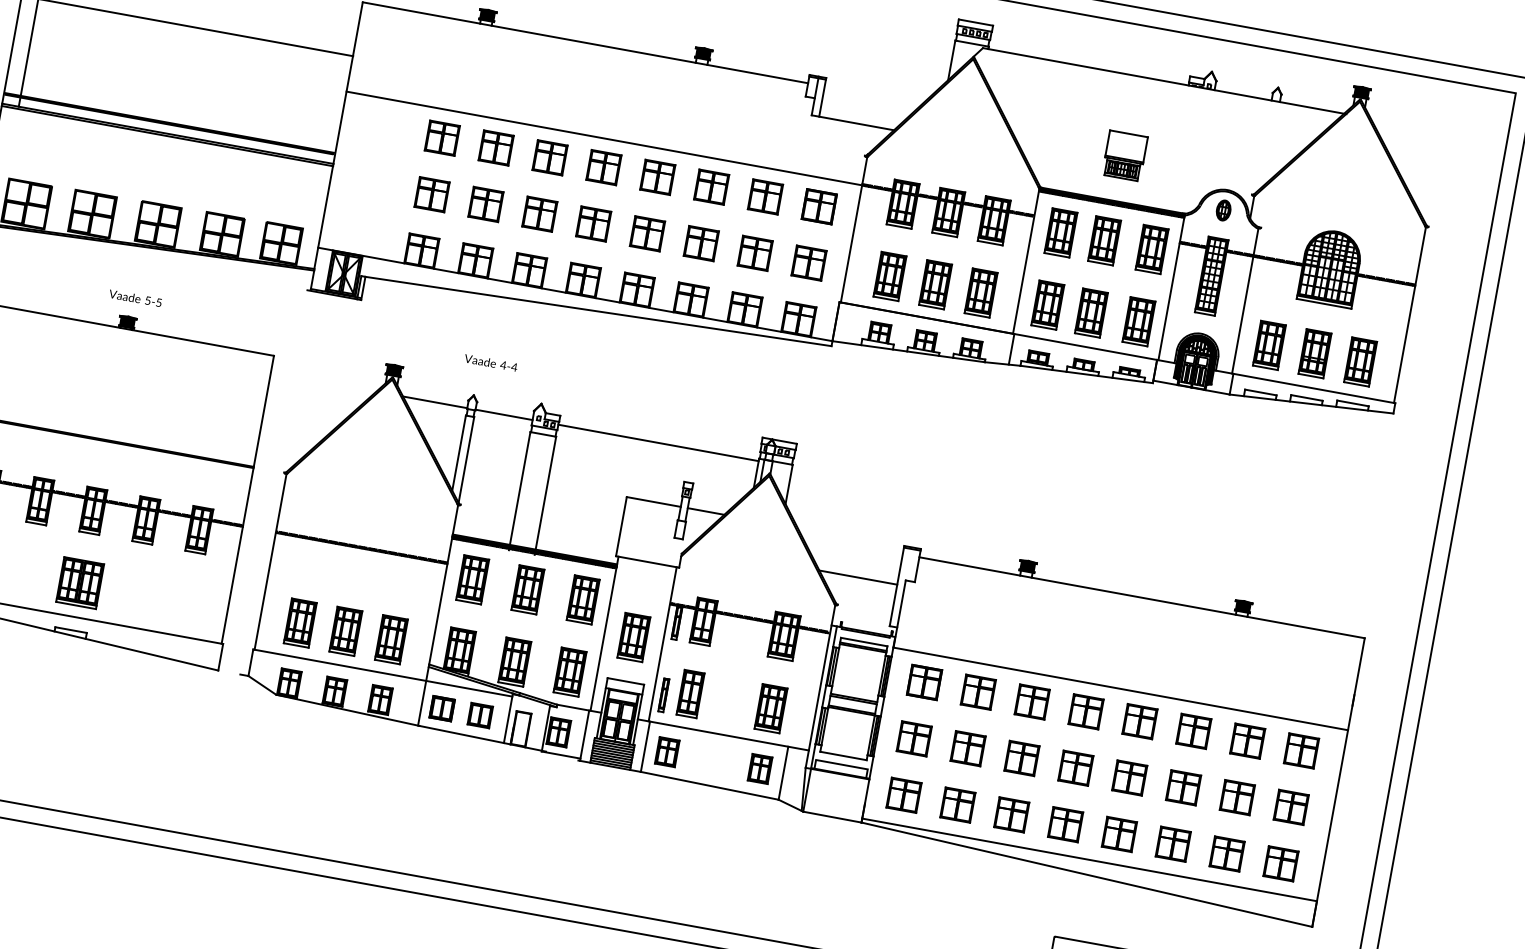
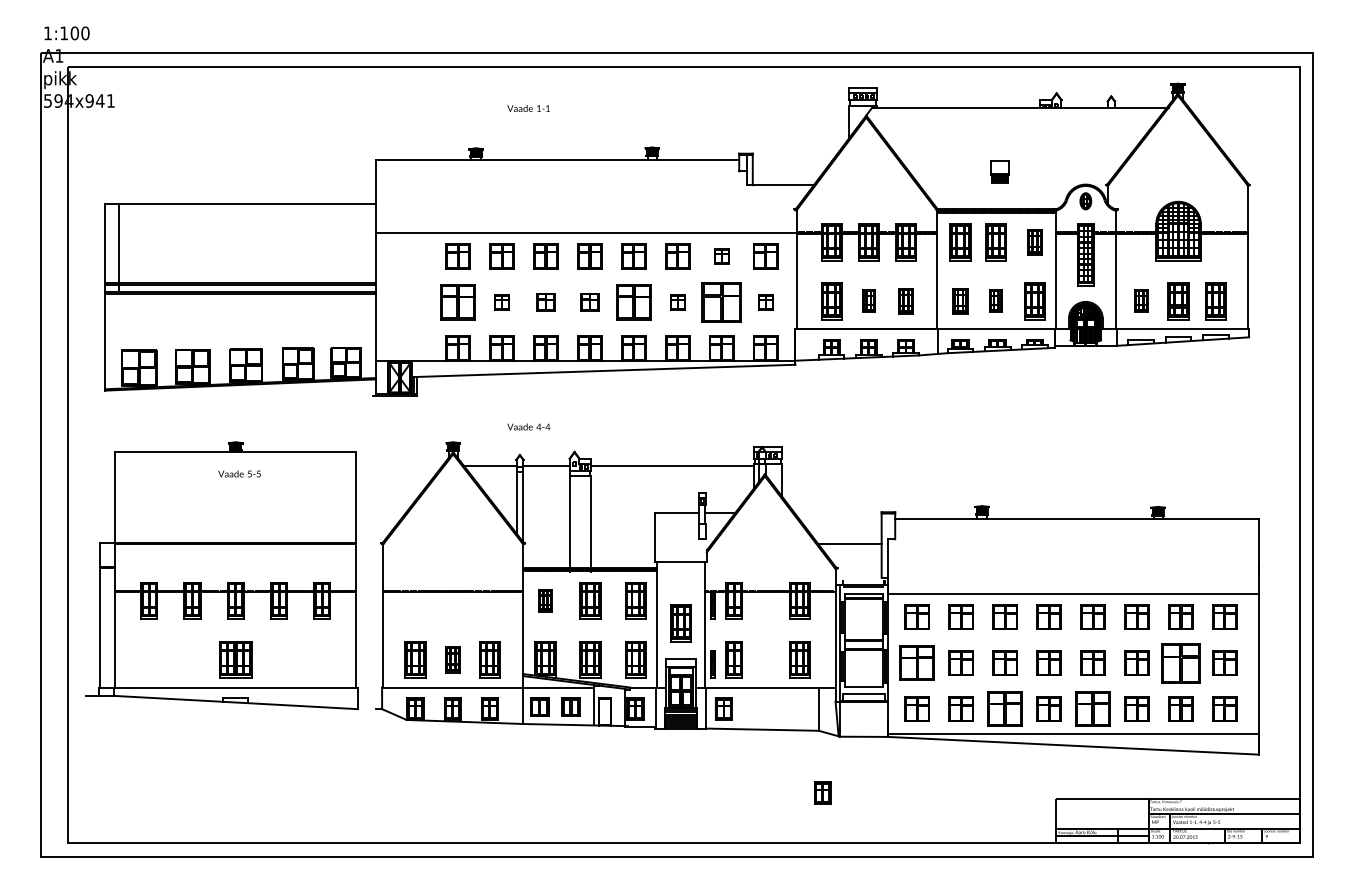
part: (1124, 154) -> (999, 171), size x0.6
part: (431, 194) -> (457, 302), size x1.4
part: (765, 197) -> (721, 256), size x0.6
part: (485, 204) -> (501, 302), size x0.6
part: (539, 214) -> (545, 302), size x0.7
part: (593, 223) -> (589, 302), size x0.7
part: (646, 233) -> (633, 302), size x1.4
part: (700, 243) -> (677, 302), size x0.6
part: (1151, 249) -> (1034, 242), size x0.7
part: (754, 253) -> (721, 302), size x1.6
part: (808, 263) -> (765, 302), size x0.6
part: (935, 284) -> (868, 301), size x0.6
part: (980, 293) -> (905, 301), size x0.7
text: (135, 297) -> (239, 473), moved
part: (1047, 305) -> (960, 301), size x0.7
part: (1090, 313) -> (995, 301), size x0.6
part: (1269, 345) -> (1141, 301), size x0.6
part: (472, 579) -> (545, 600), size x0.6
part: (345, 630) -> (452, 659), size x0.7
part: (913, 737) -> (916, 662), size x1.4
part: (759, 768) -> (822, 792), moved
part: (1236, 796) -> (1180, 662), size x1.6
part: (1011, 813) -> (1004, 708), size x1.4
part: (1118, 833) -> (1092, 708), size x1.4

